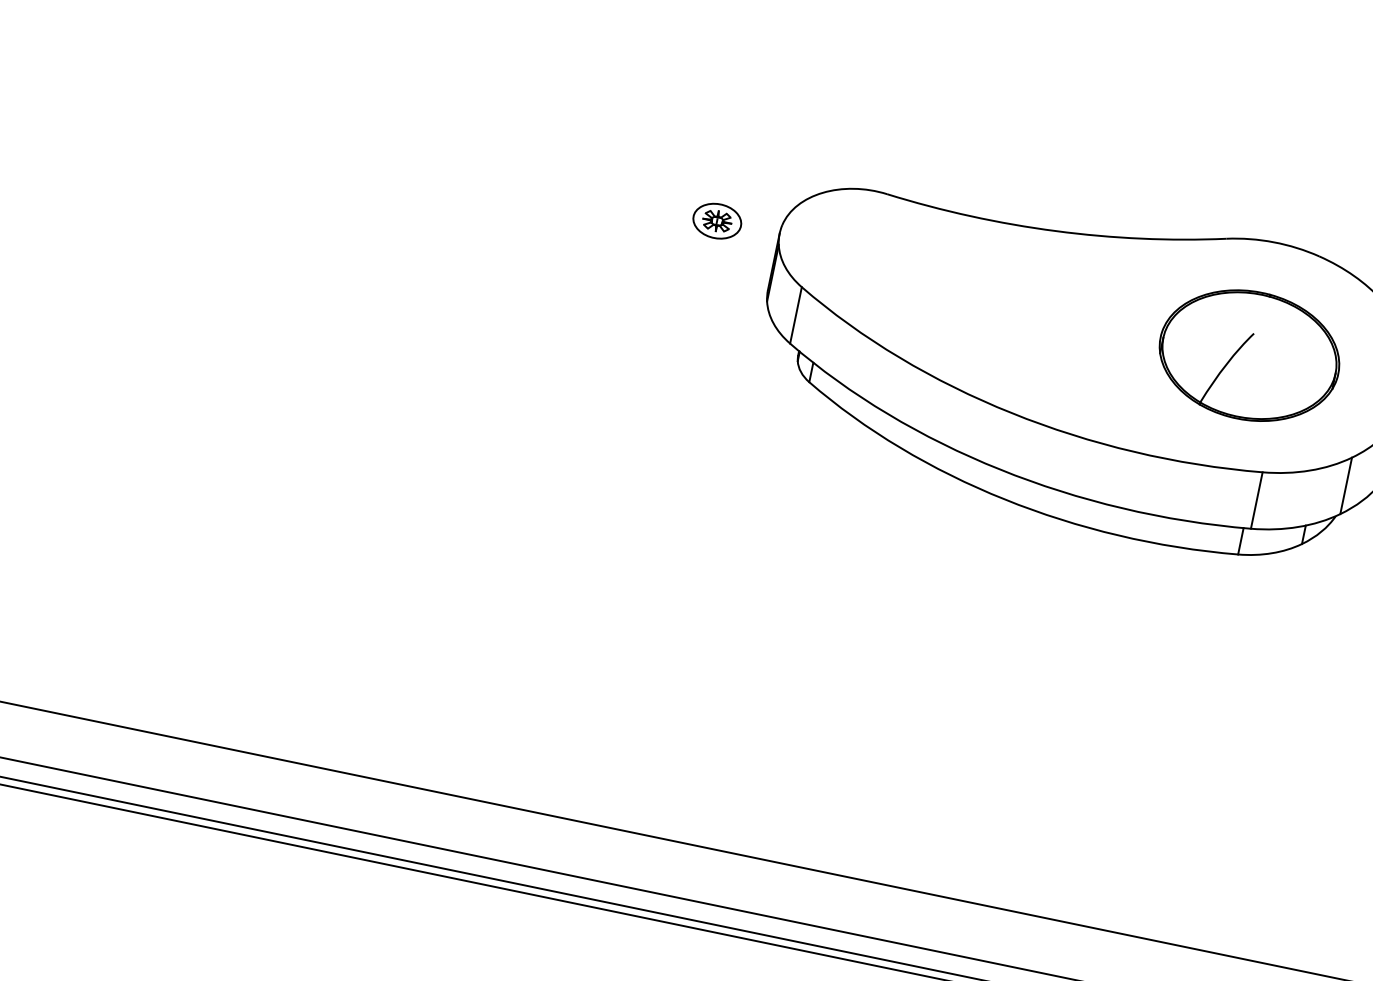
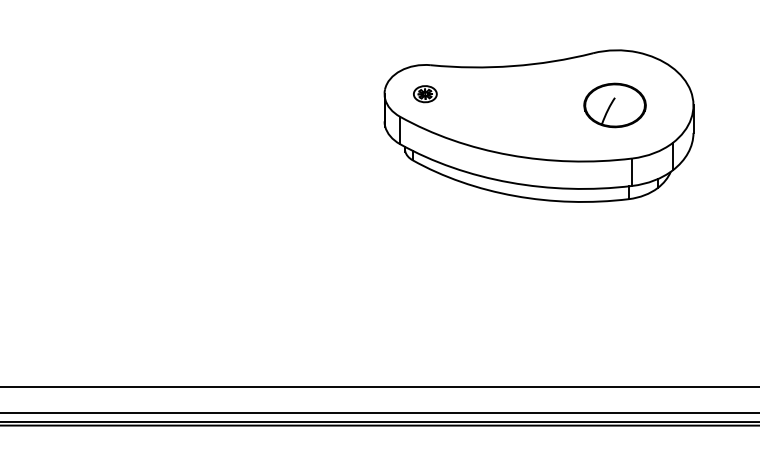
part: (717, 221) -> (425, 94), moved
part: (1248, 355) -> (614, 105), size x0.71

